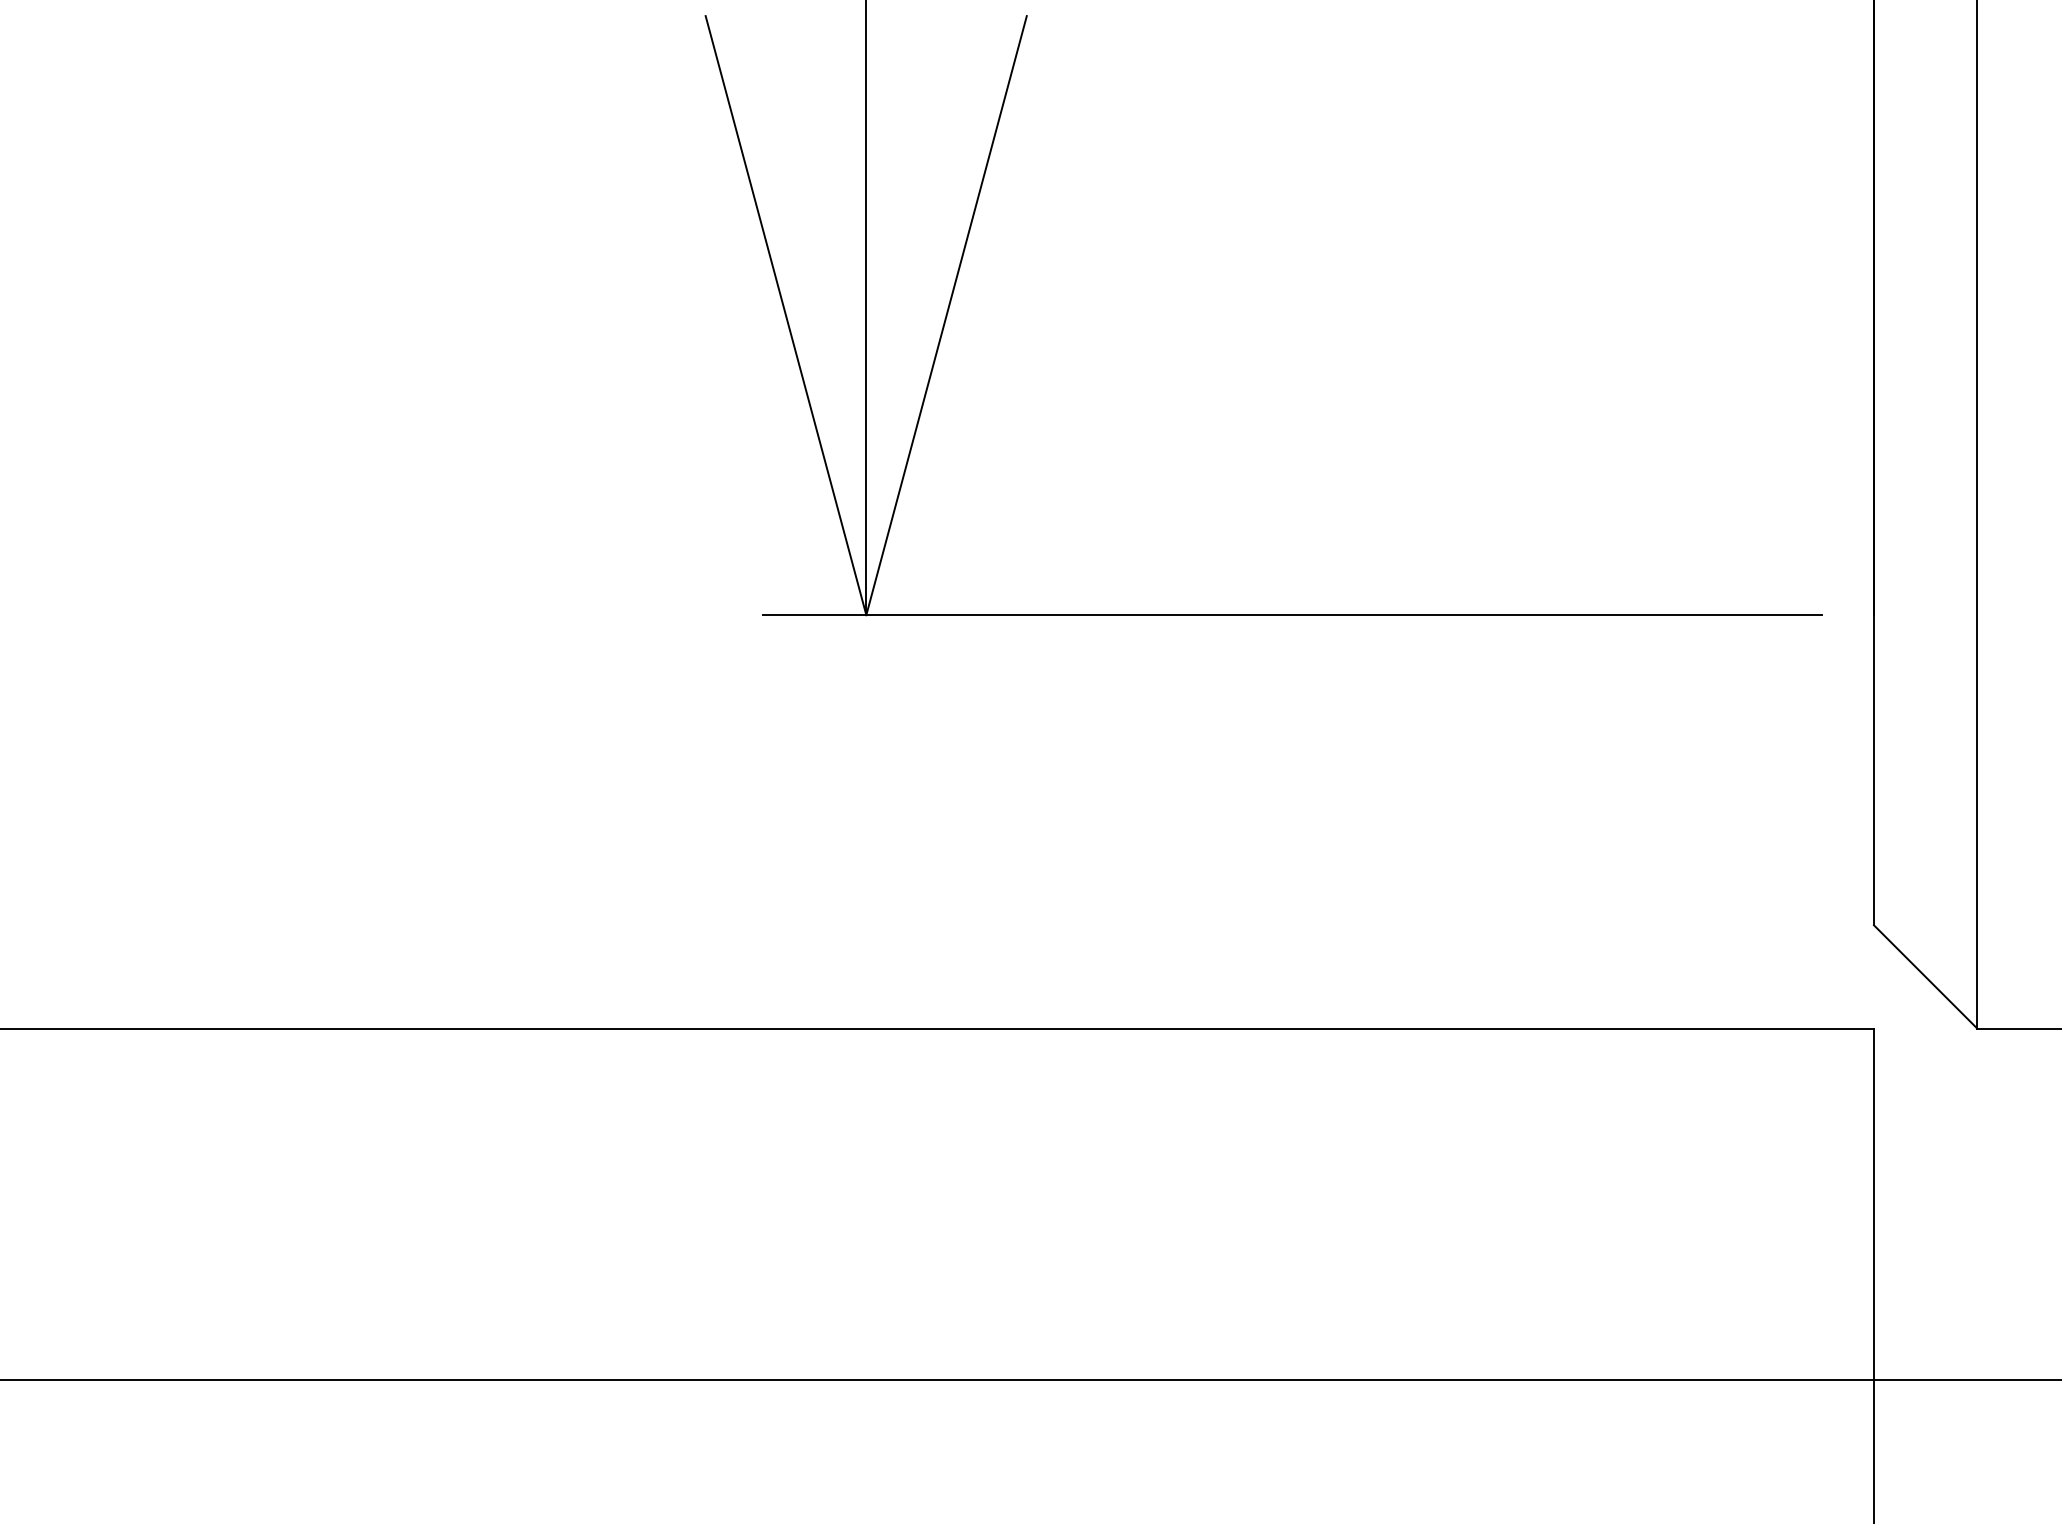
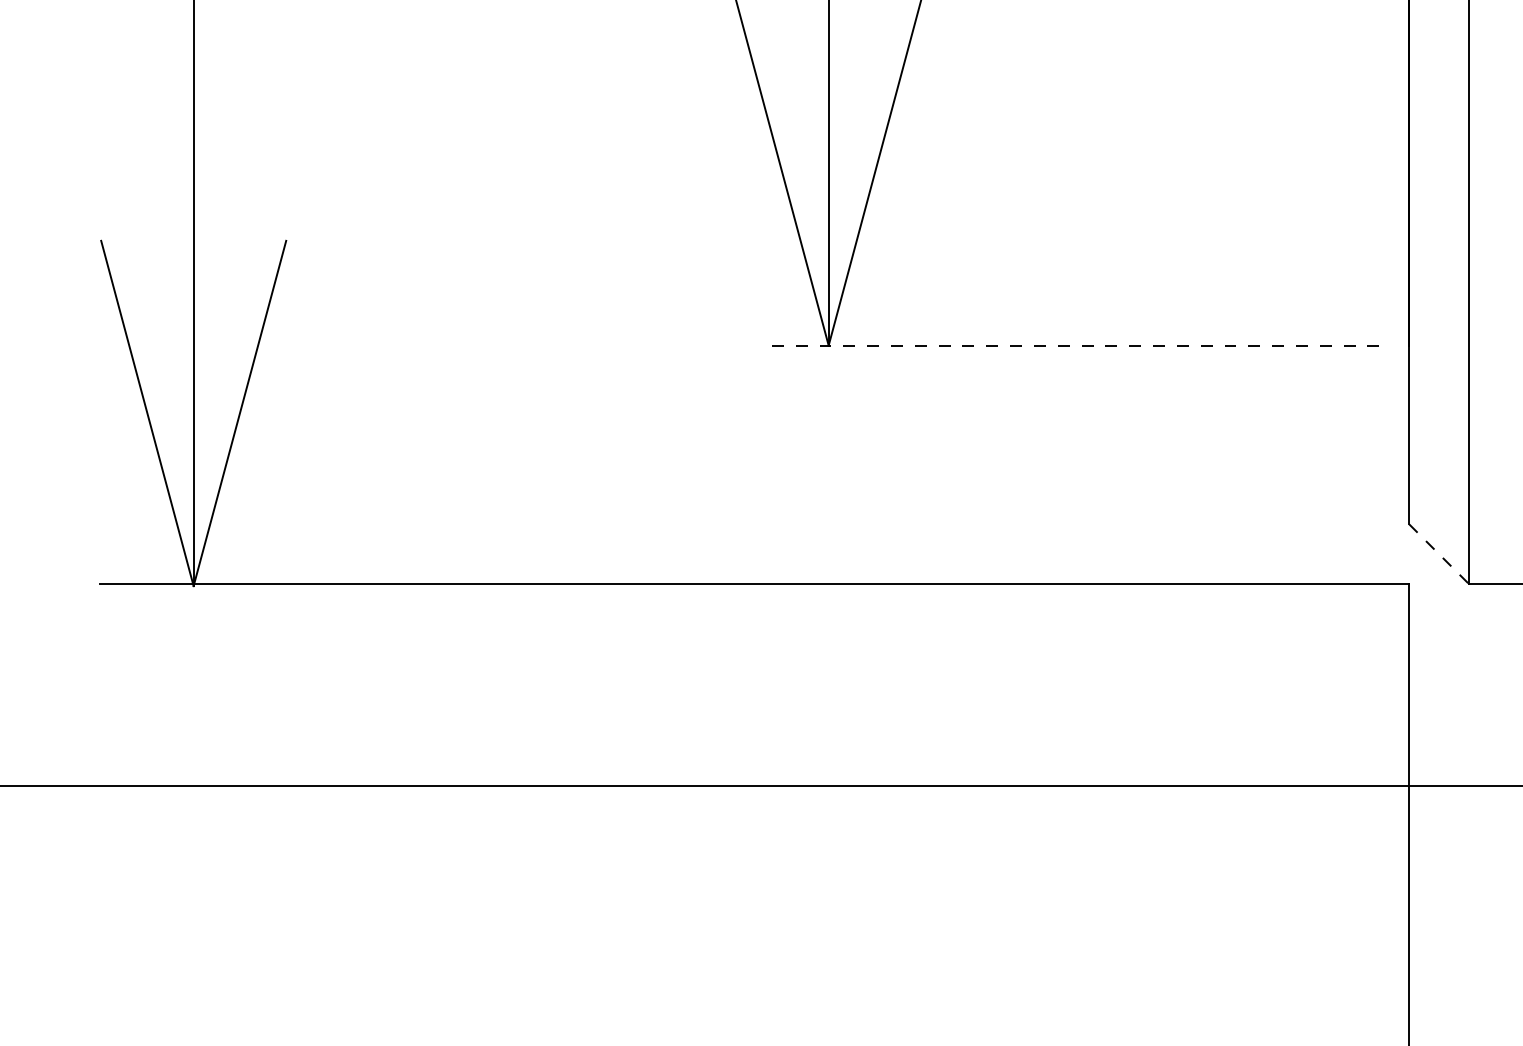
line: (1291, 615) -> (1073, 345), solid -> dashed
line: (1926, 977) -> (1439, 554), solid -> dashed

